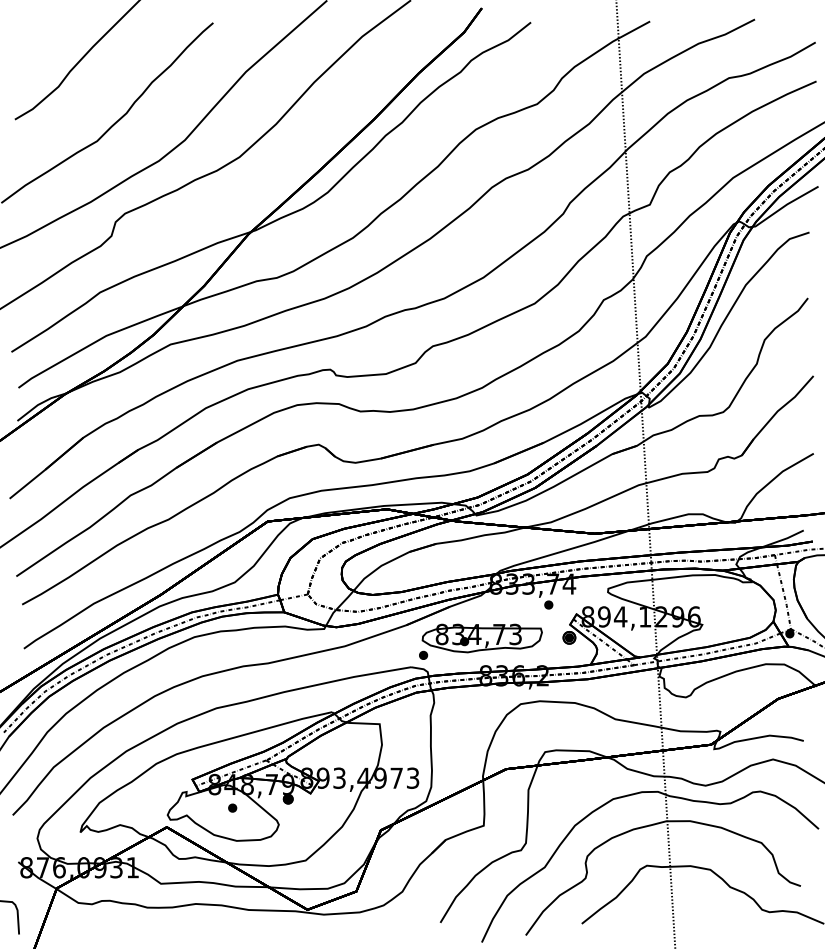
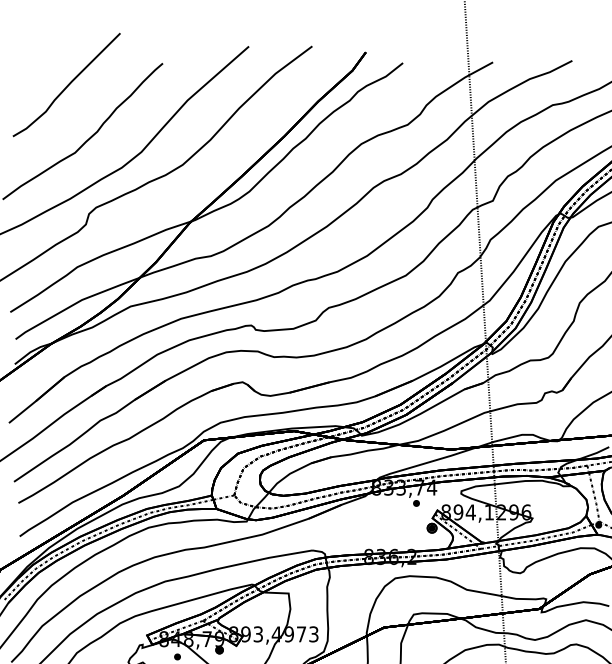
part: (480, 641) -> (364, 531), removed

